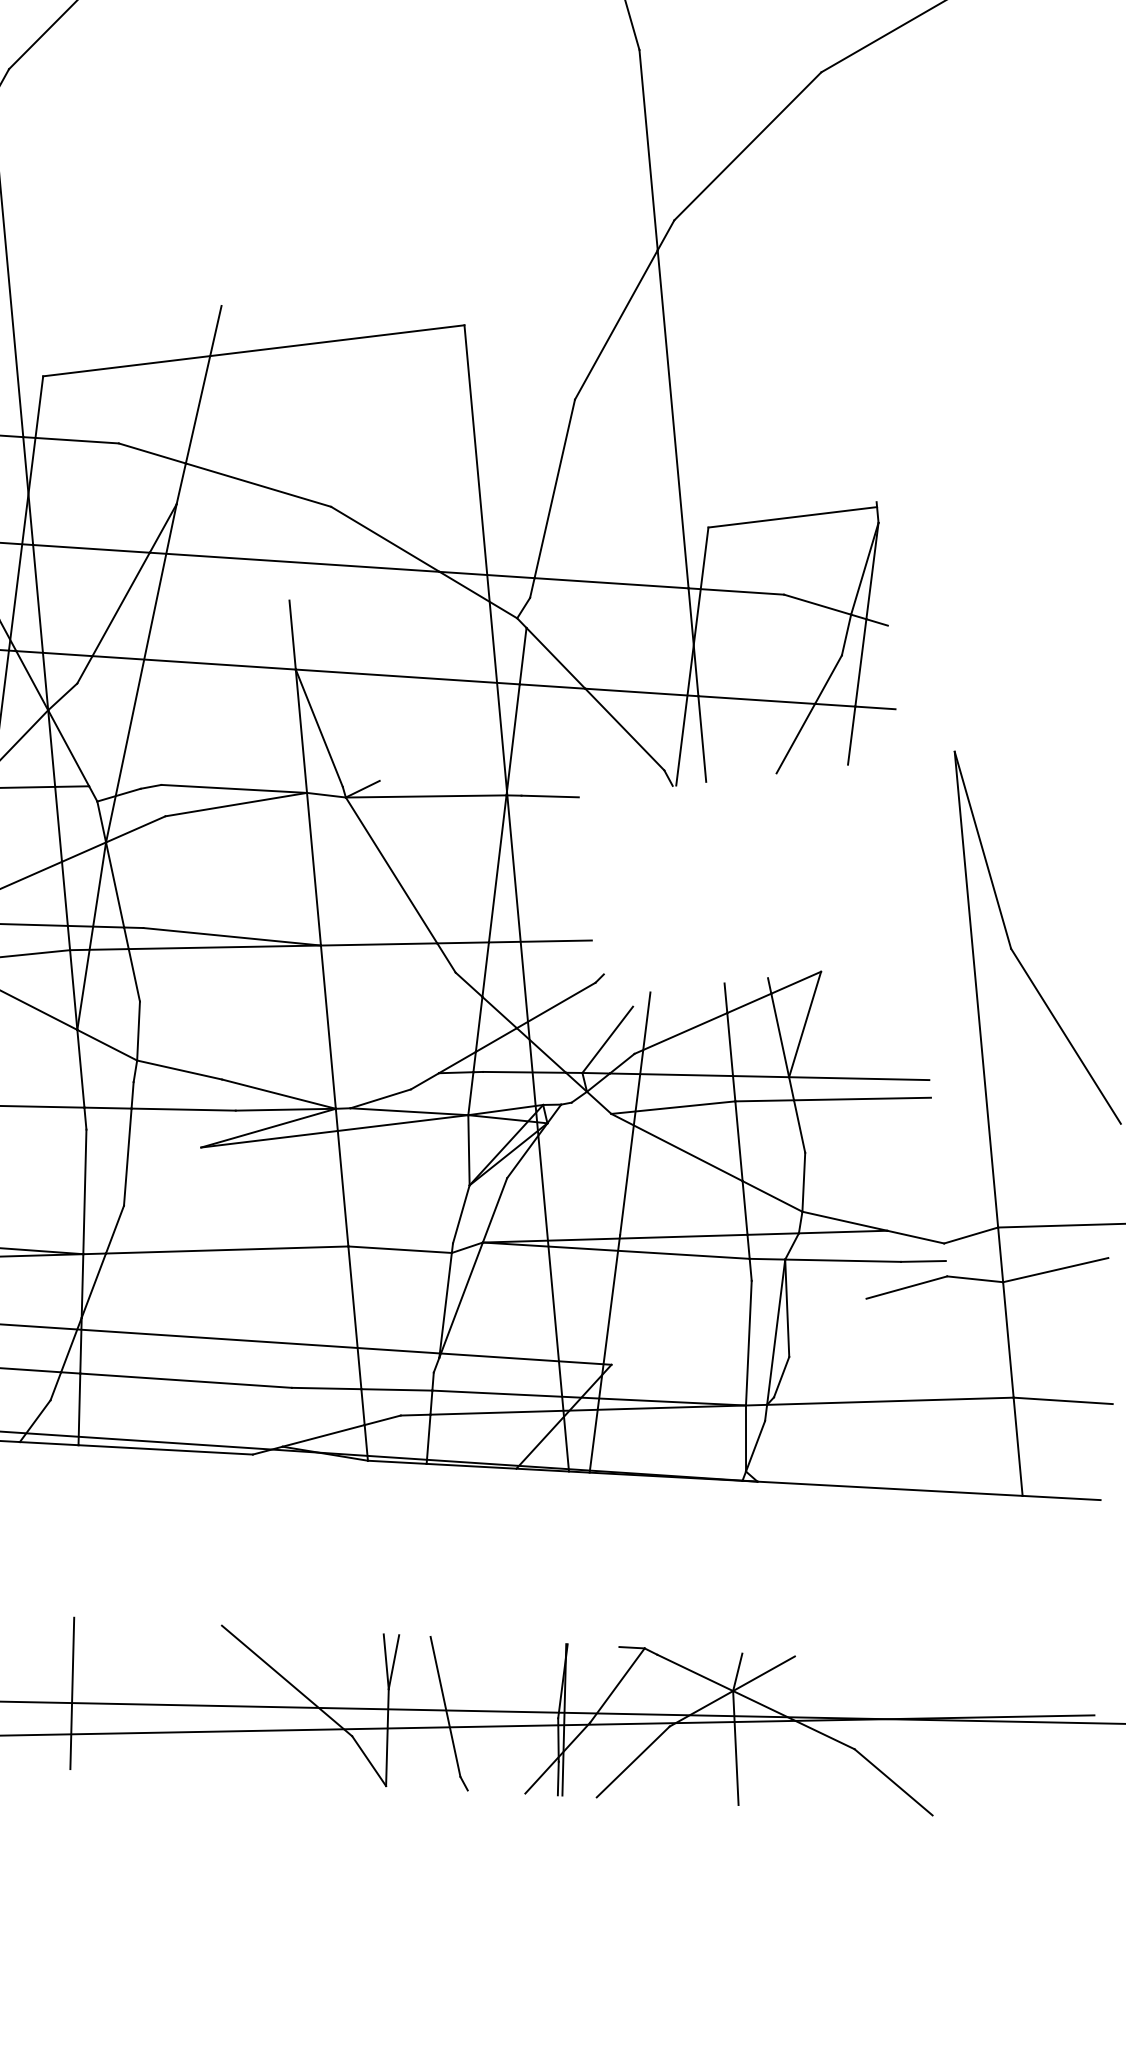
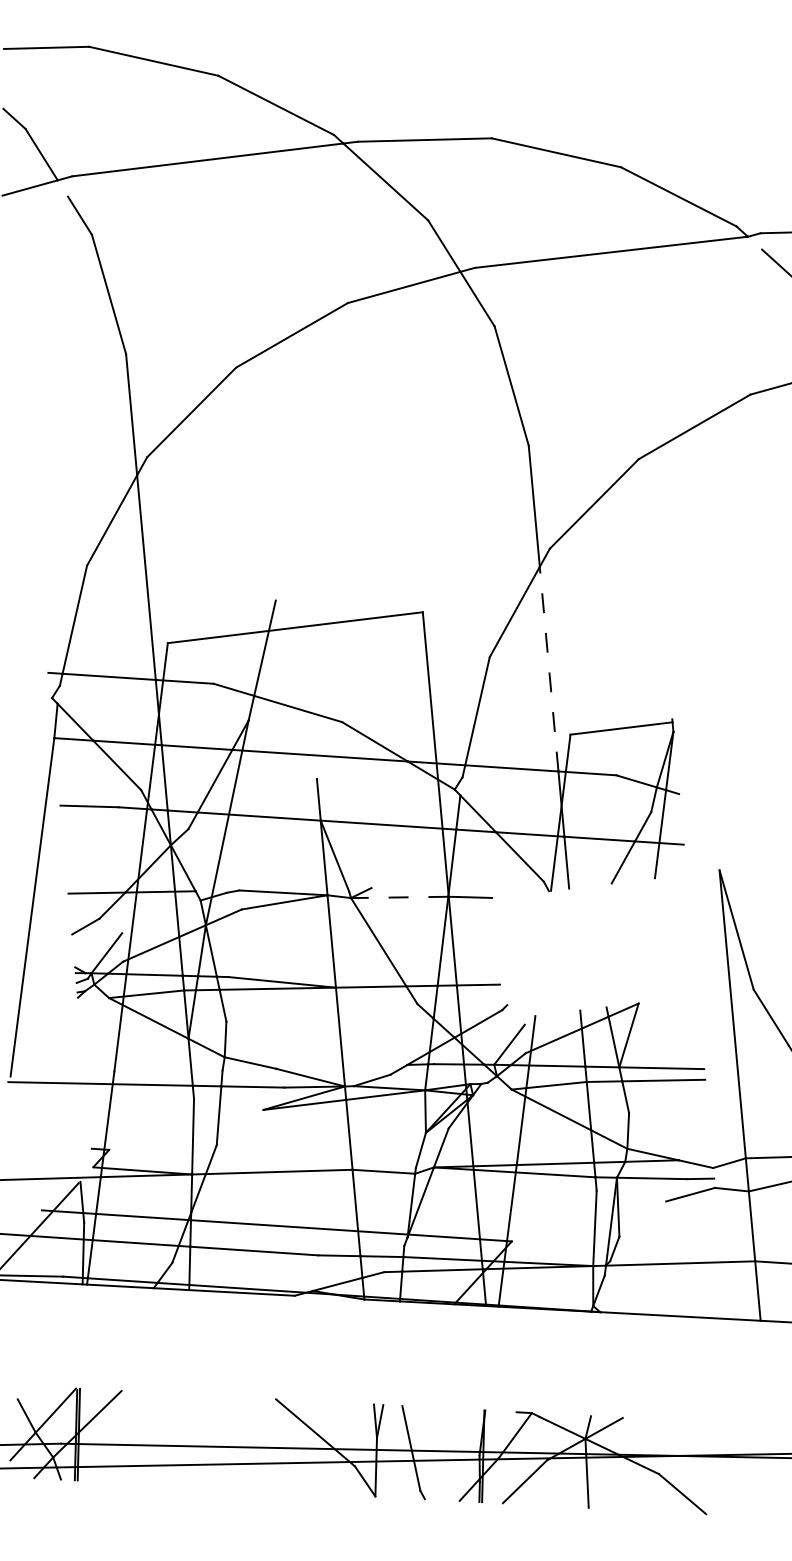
line: (673, 419) -> (549, 669), solid -> dashed
line: (425, 796) -> (399, 897), solid -> dashed
line: (72, 1693) -> (185, 1440), removed

